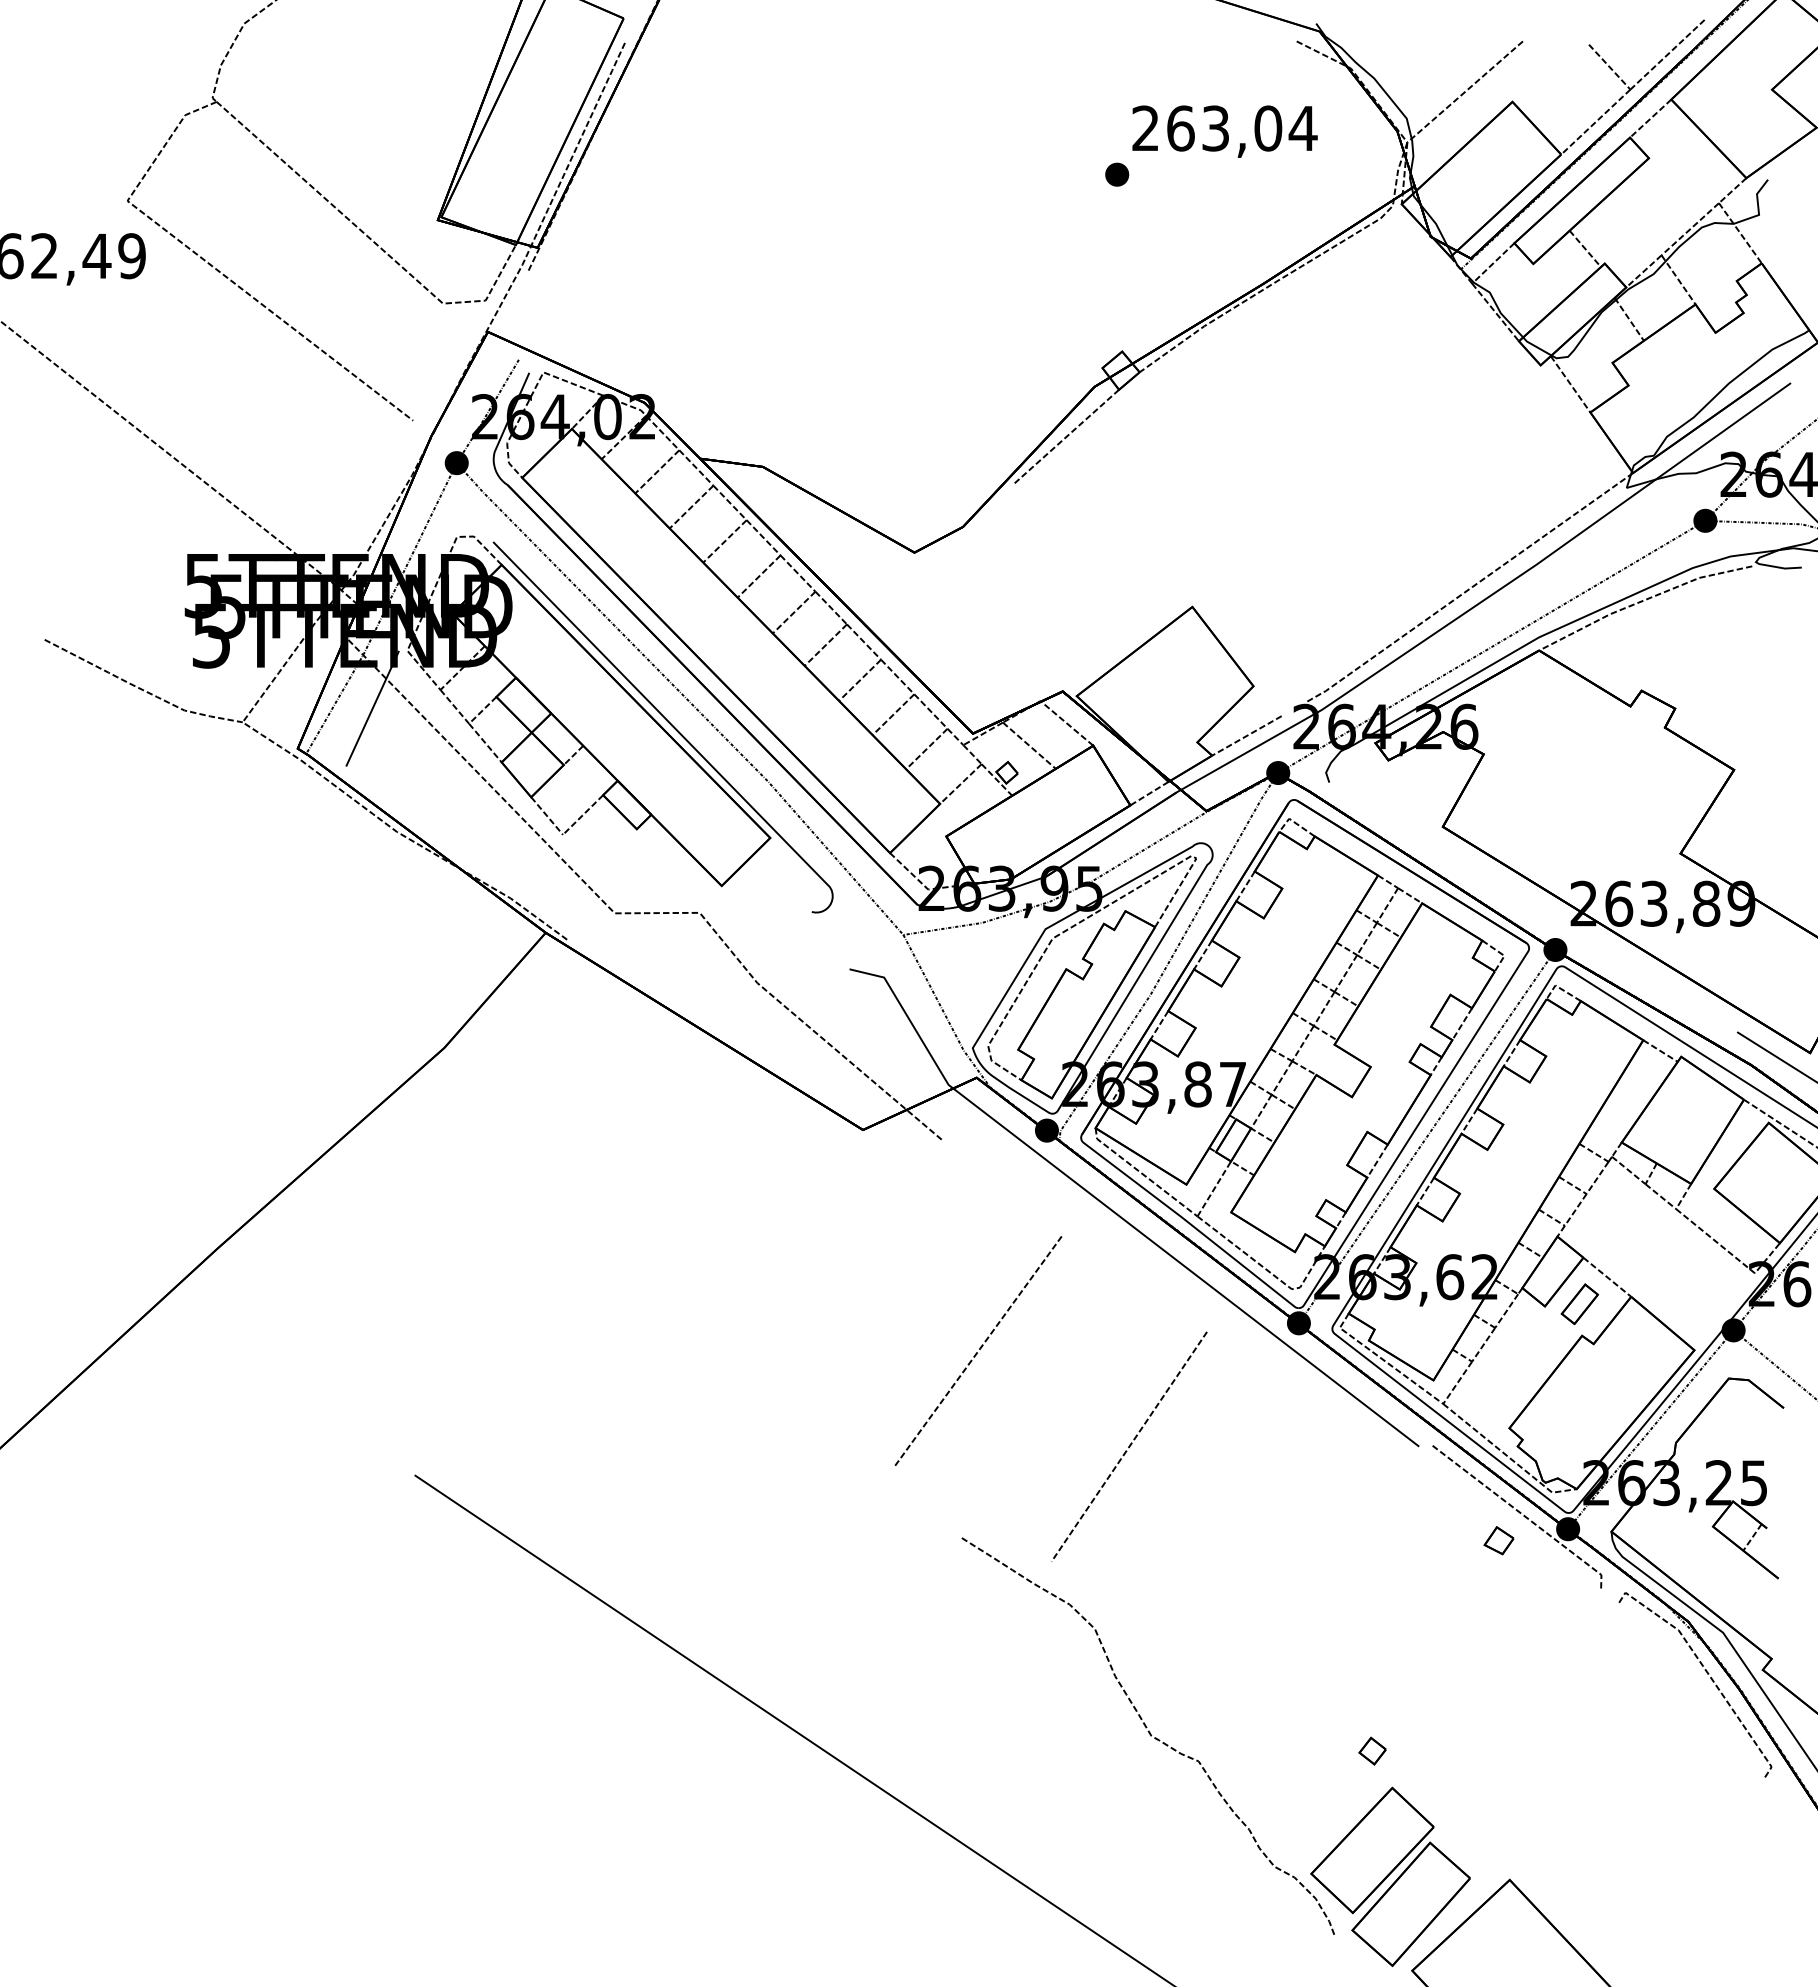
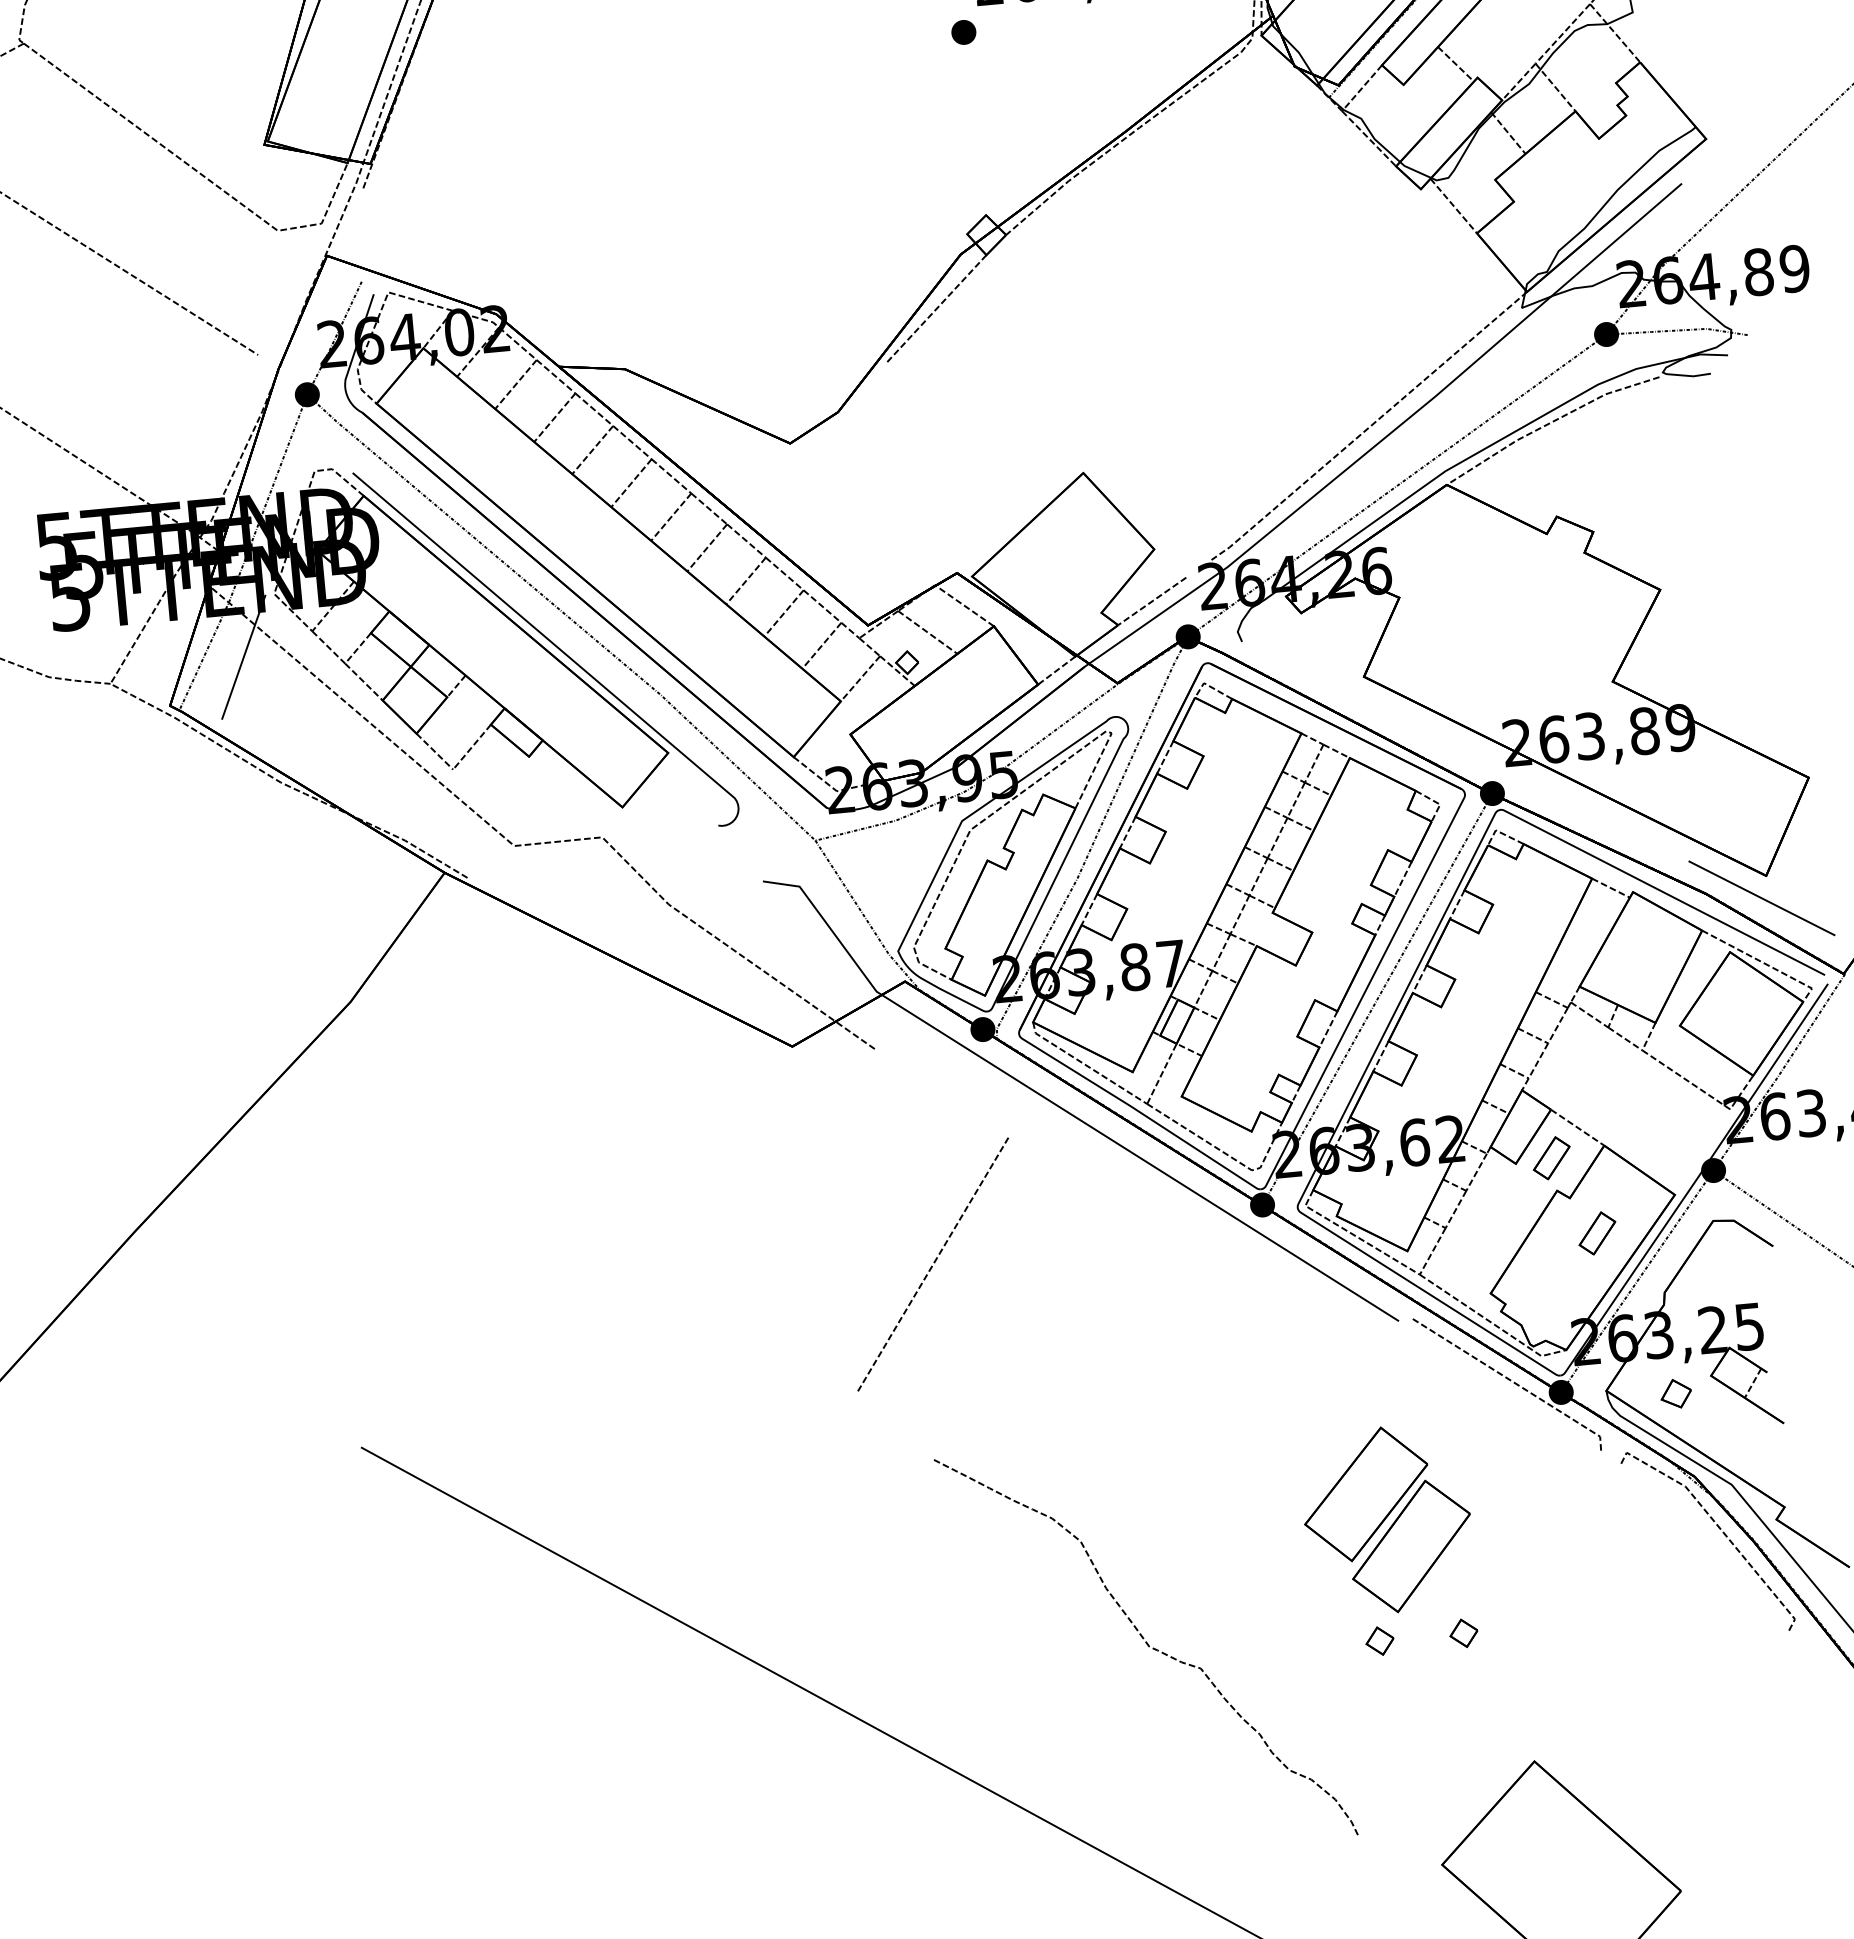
part: (1616, 1380) -> (1597, 1233), added
line: (1129, 1446) -> (1098, 1348), removed
part: (1498, 1540) -> (1675, 1393), moved
part: (1453, 1750) -> (1463, 1632), added
part: (1390, 1876) -> (1387, 1519), moved

